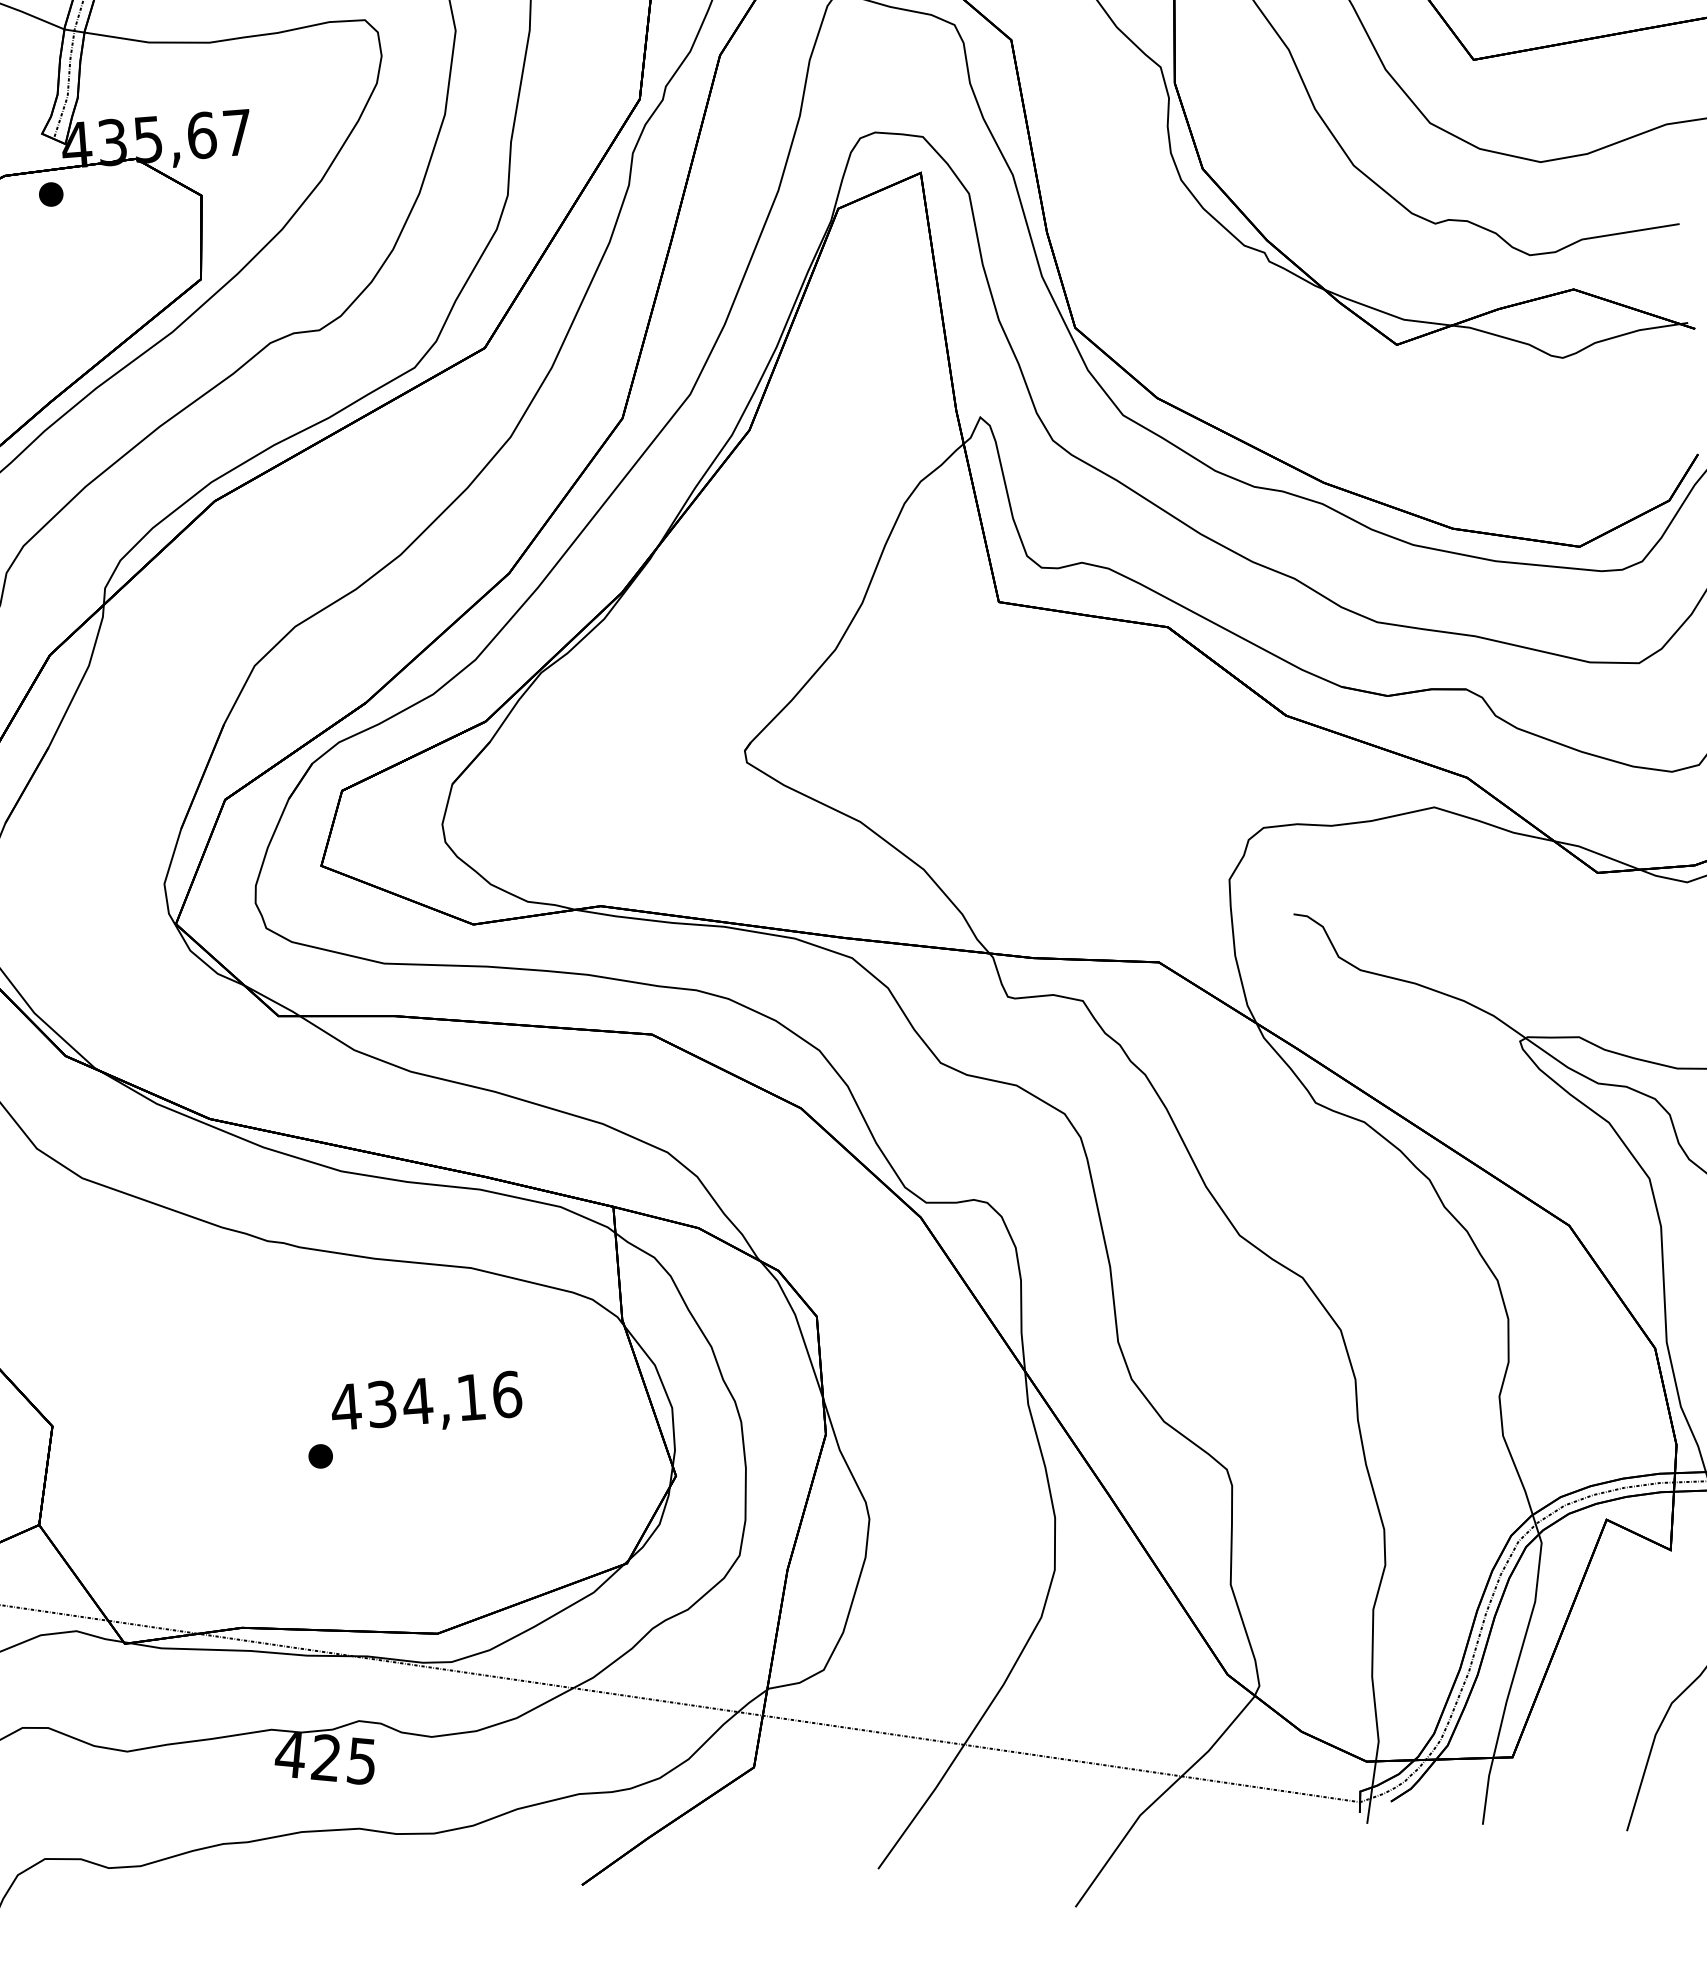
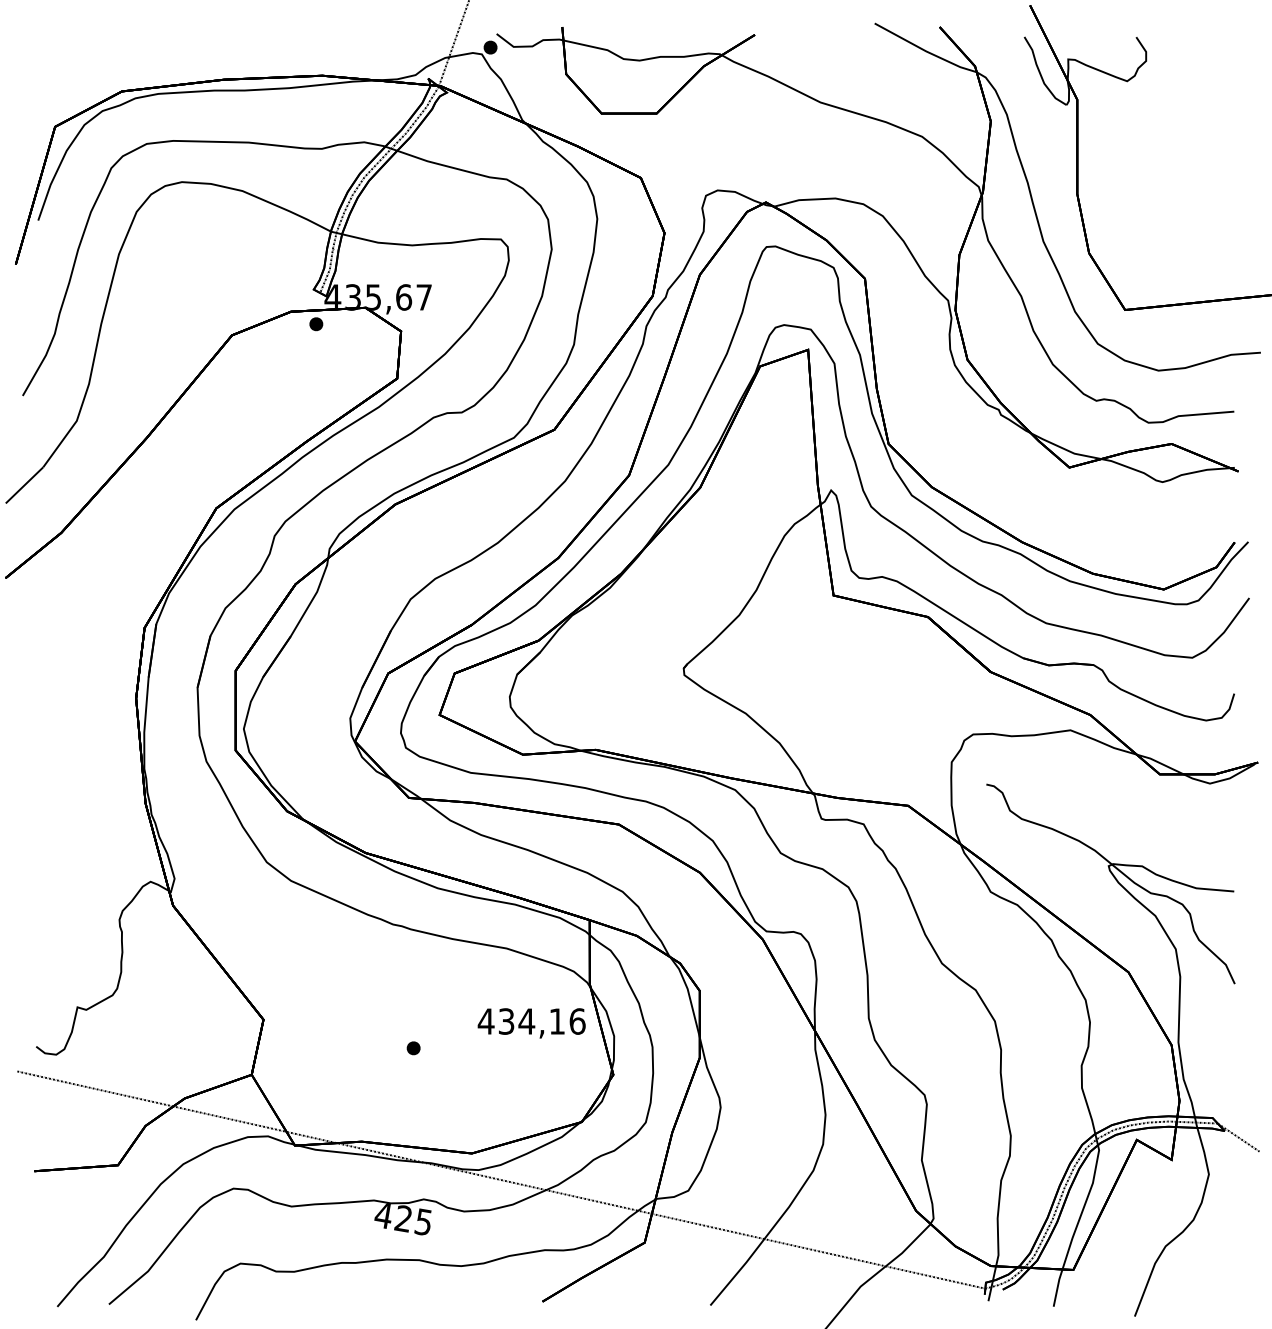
text: (426, 1404) -> (531, 1023), moved

